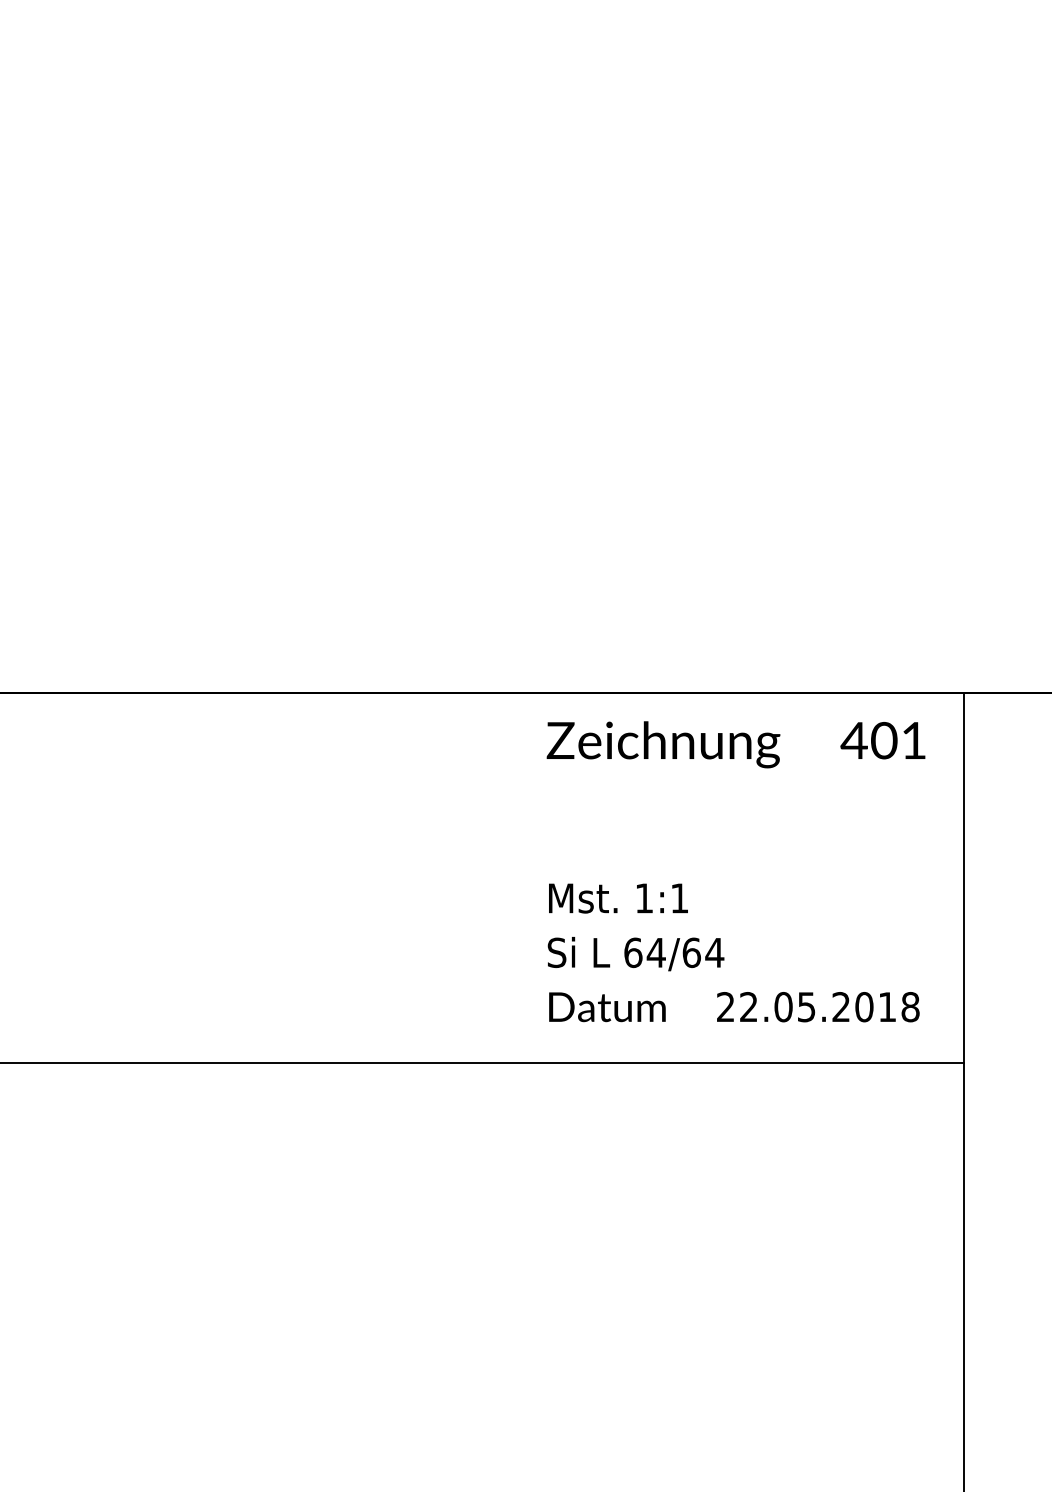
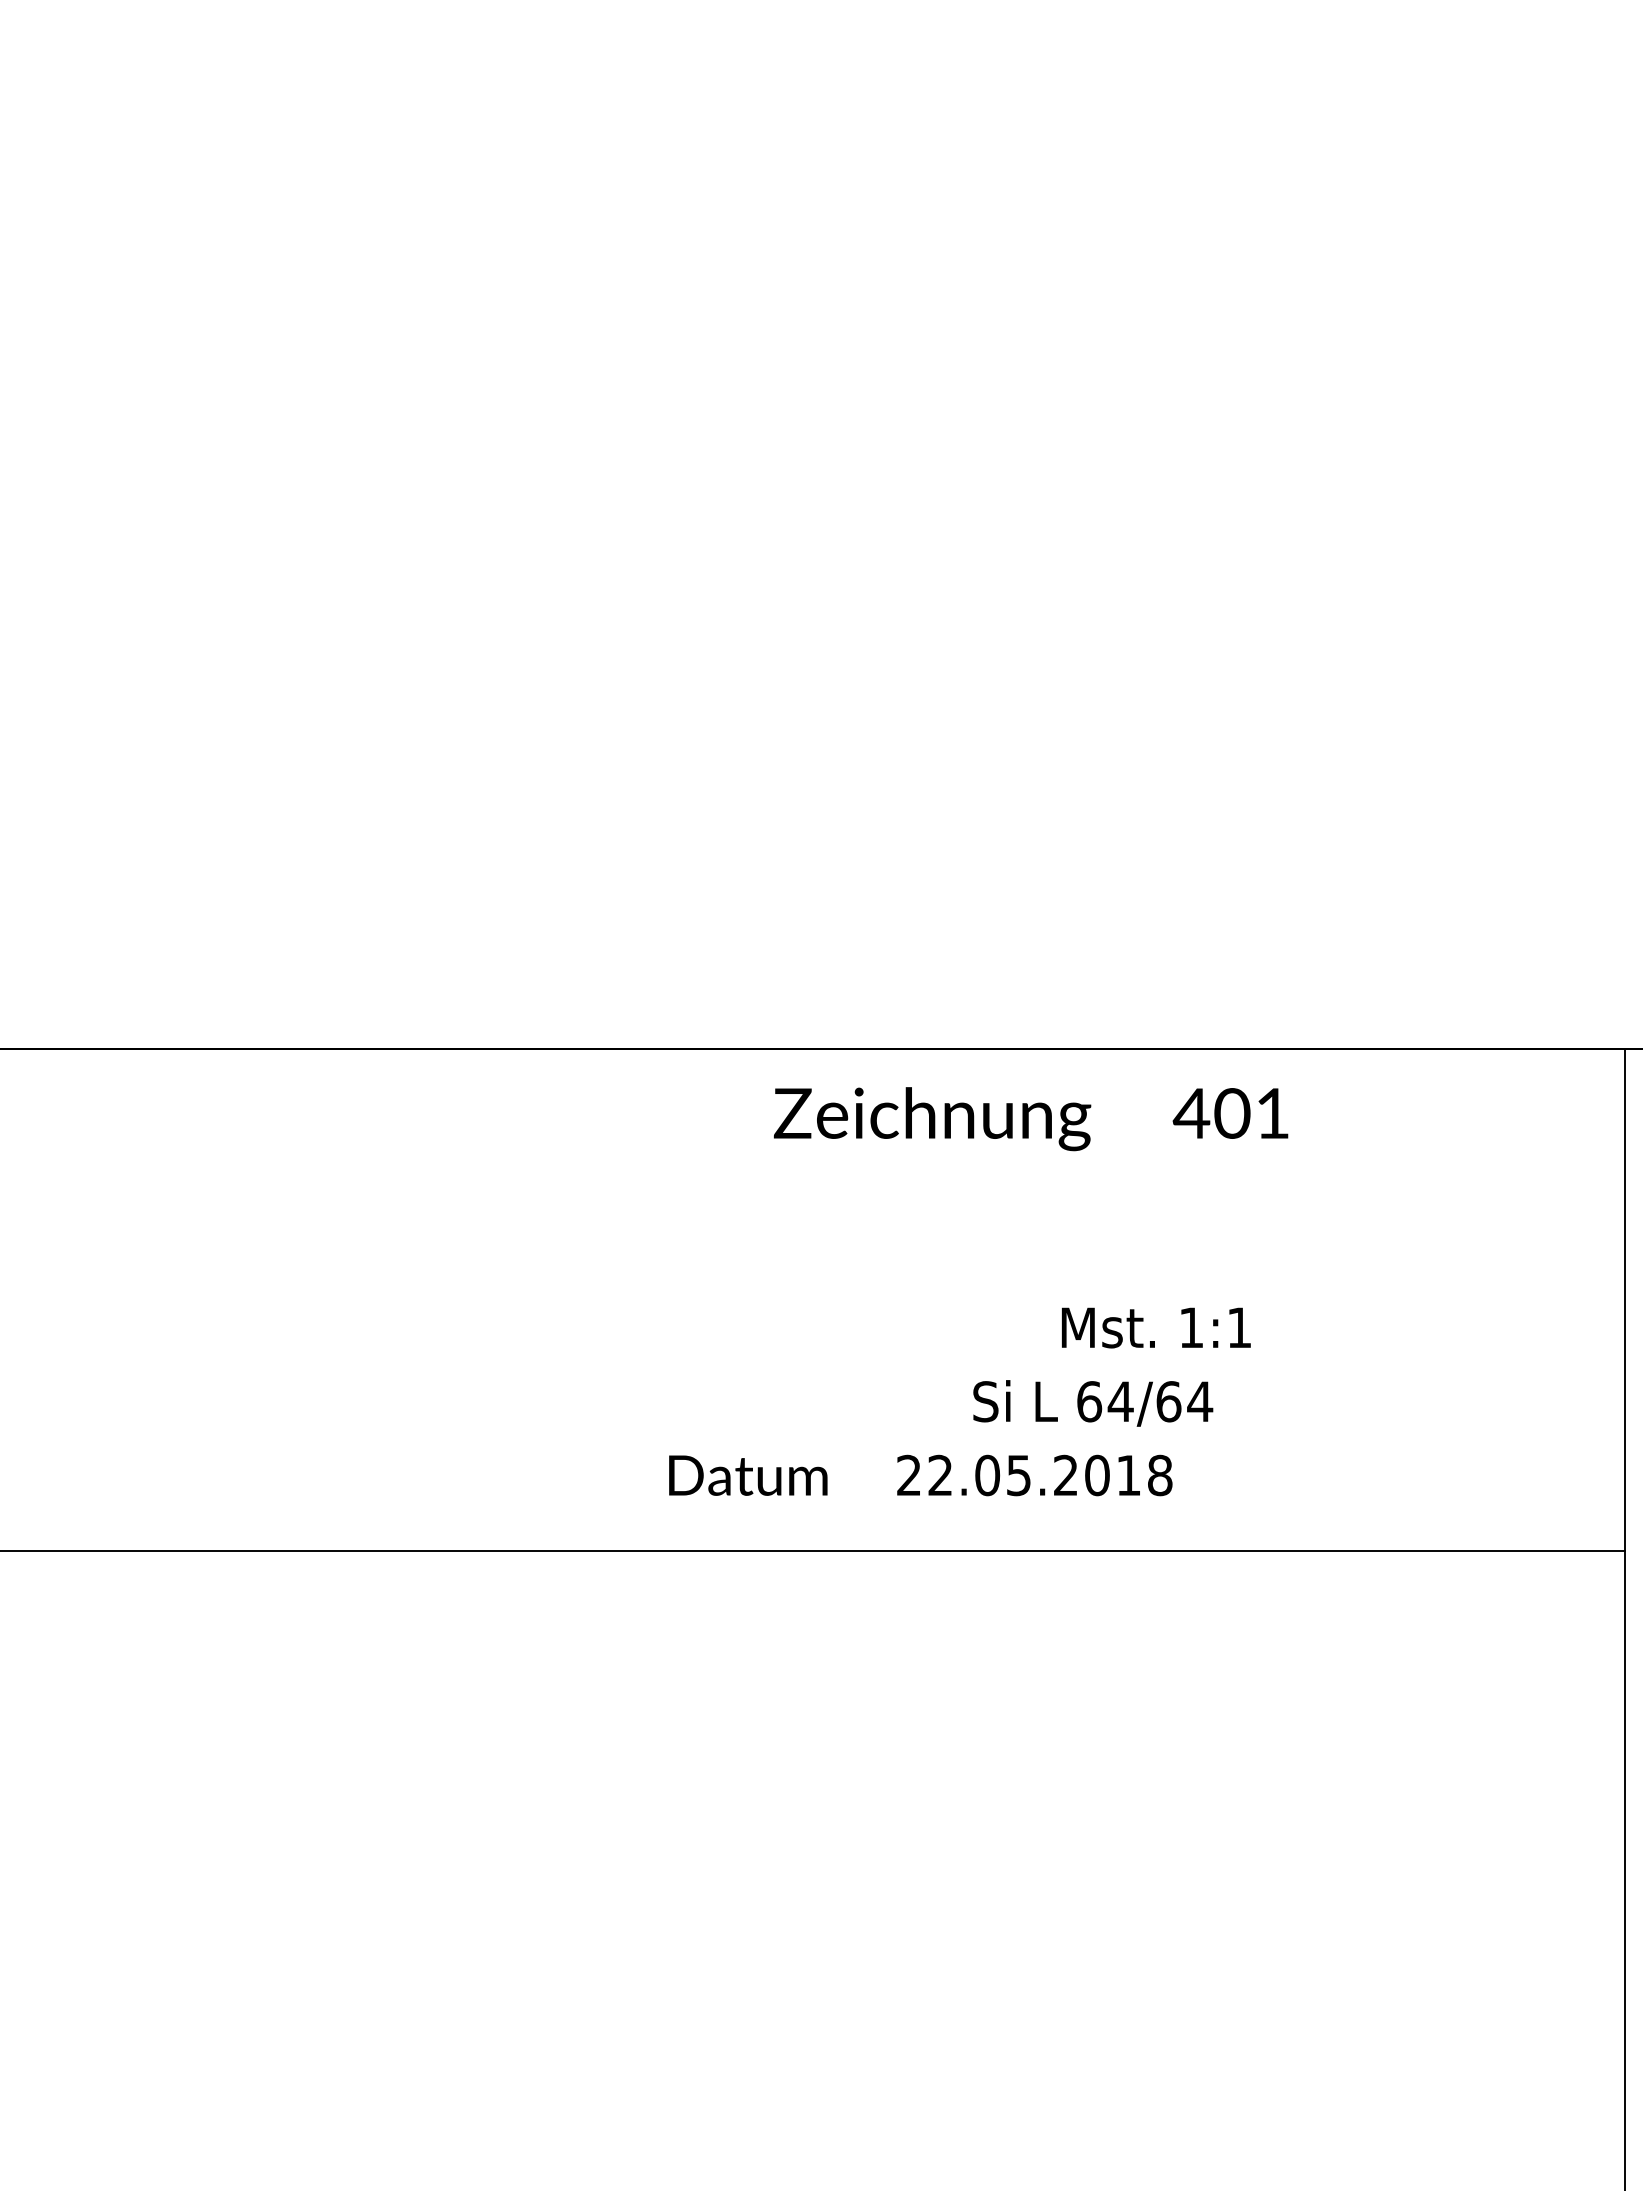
text: (736, 745) -> (1031, 1119), moved
text: (636, 954) -> (1093, 1403), moved
text: (734, 1007) -> (920, 1475), moved

